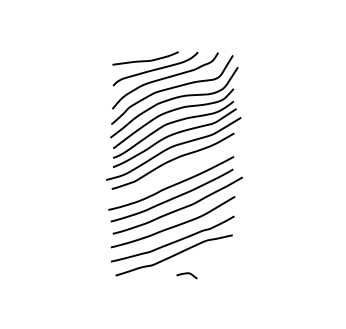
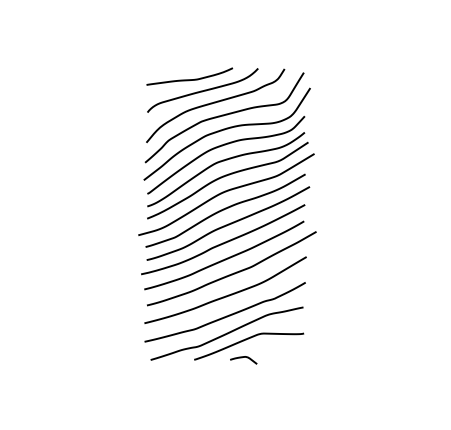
curve: (175, 171) -> (228, 223), added
curve: (189, 260) -> (246, 340), added

